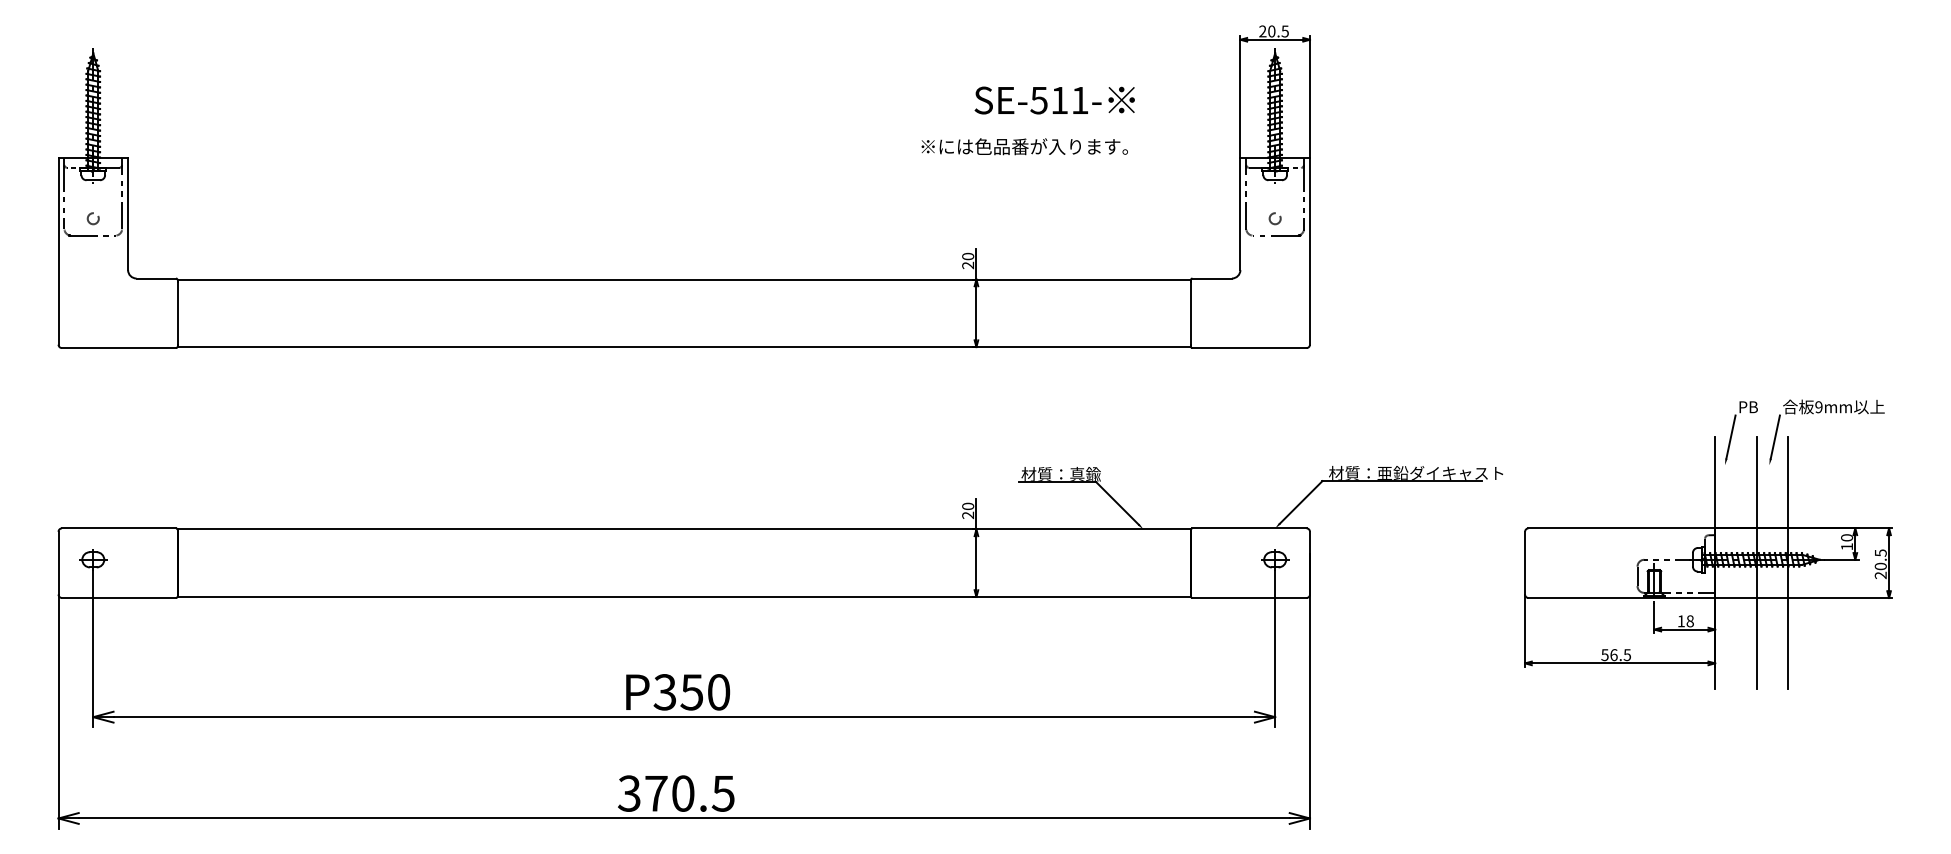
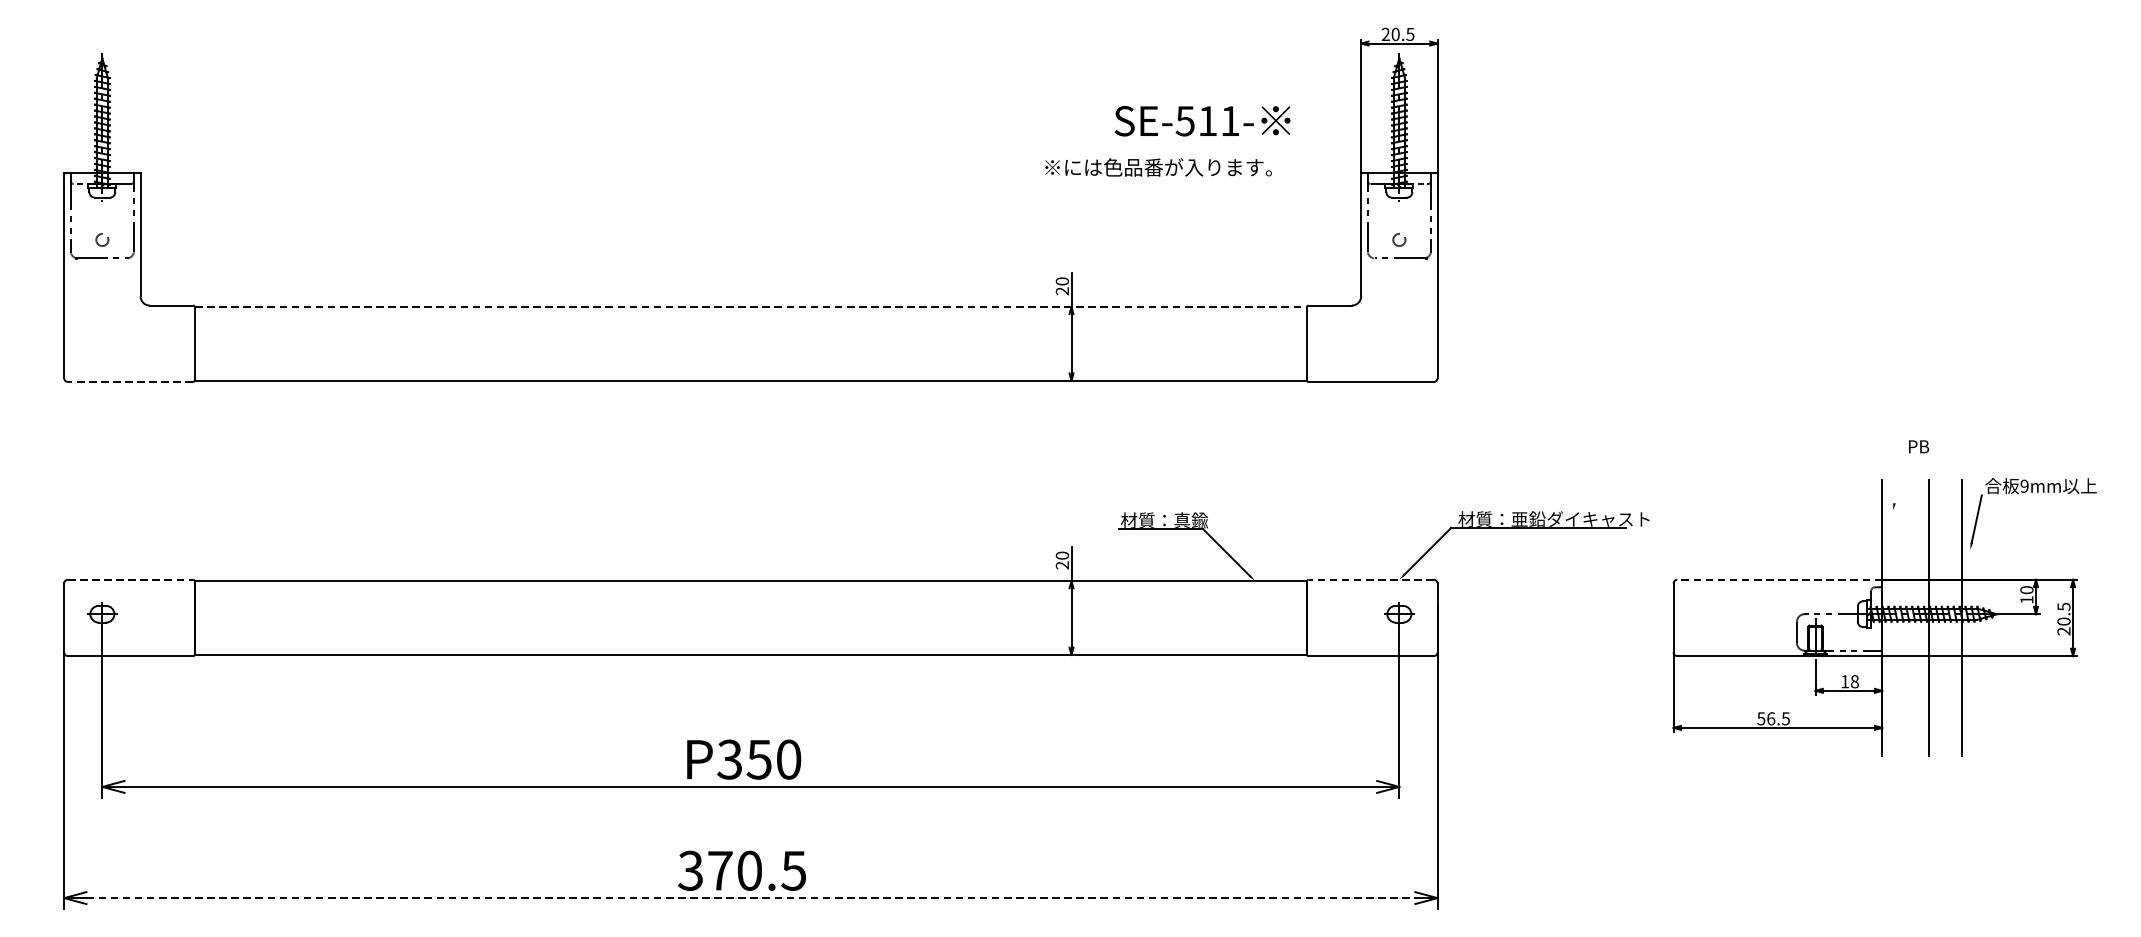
text: (1054, 100) -> (1202, 121), moved
text: (1024, 146) -> (1158, 167), moved
line: (684, 279) -> (751, 306), solid -> dashed
line: (118, 348) -> (130, 382), solid -> dashed
part: (1825, 413) -> (2031, 493), moved
line: (1730, 436) -> (1899, 478), removed
line: (119, 528) -> (131, 579), solid -> dashed
line: (1249, 528) -> (1371, 579), solid -> dashed
line: (1621, 528) -> (1779, 579), solid -> dashed
line: (684, 818) -> (751, 898), solid -> dashed

